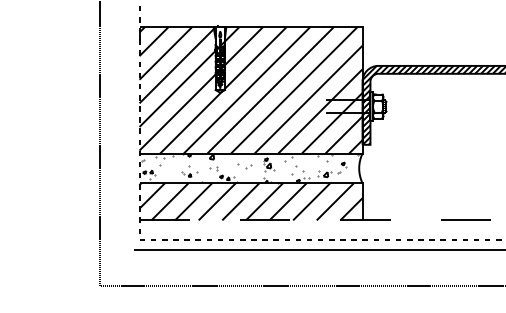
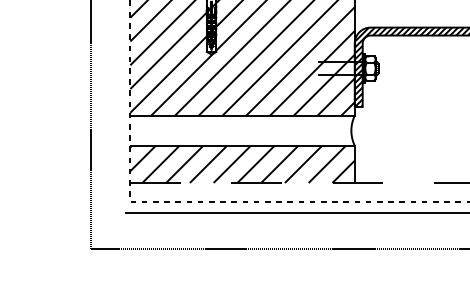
hatch: (250, 168) -> (242, 130), removed

